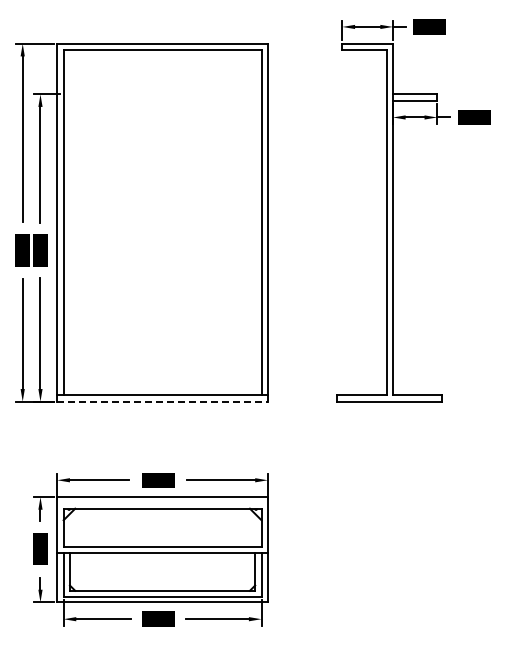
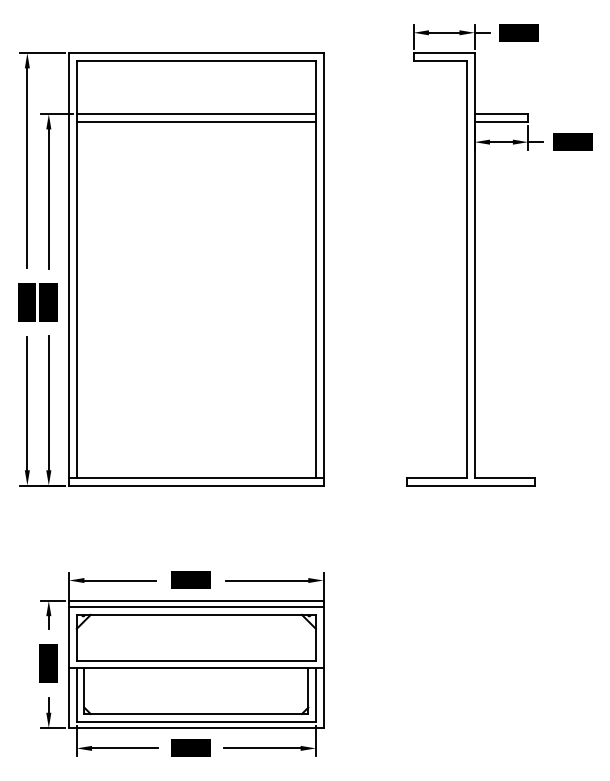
line: (162, 94) -> (196, 114), added
line: (162, 100) -> (196, 121), added
line: (163, 401) -> (197, 485), dashed -> solid
line: (162, 502) -> (196, 607), added

